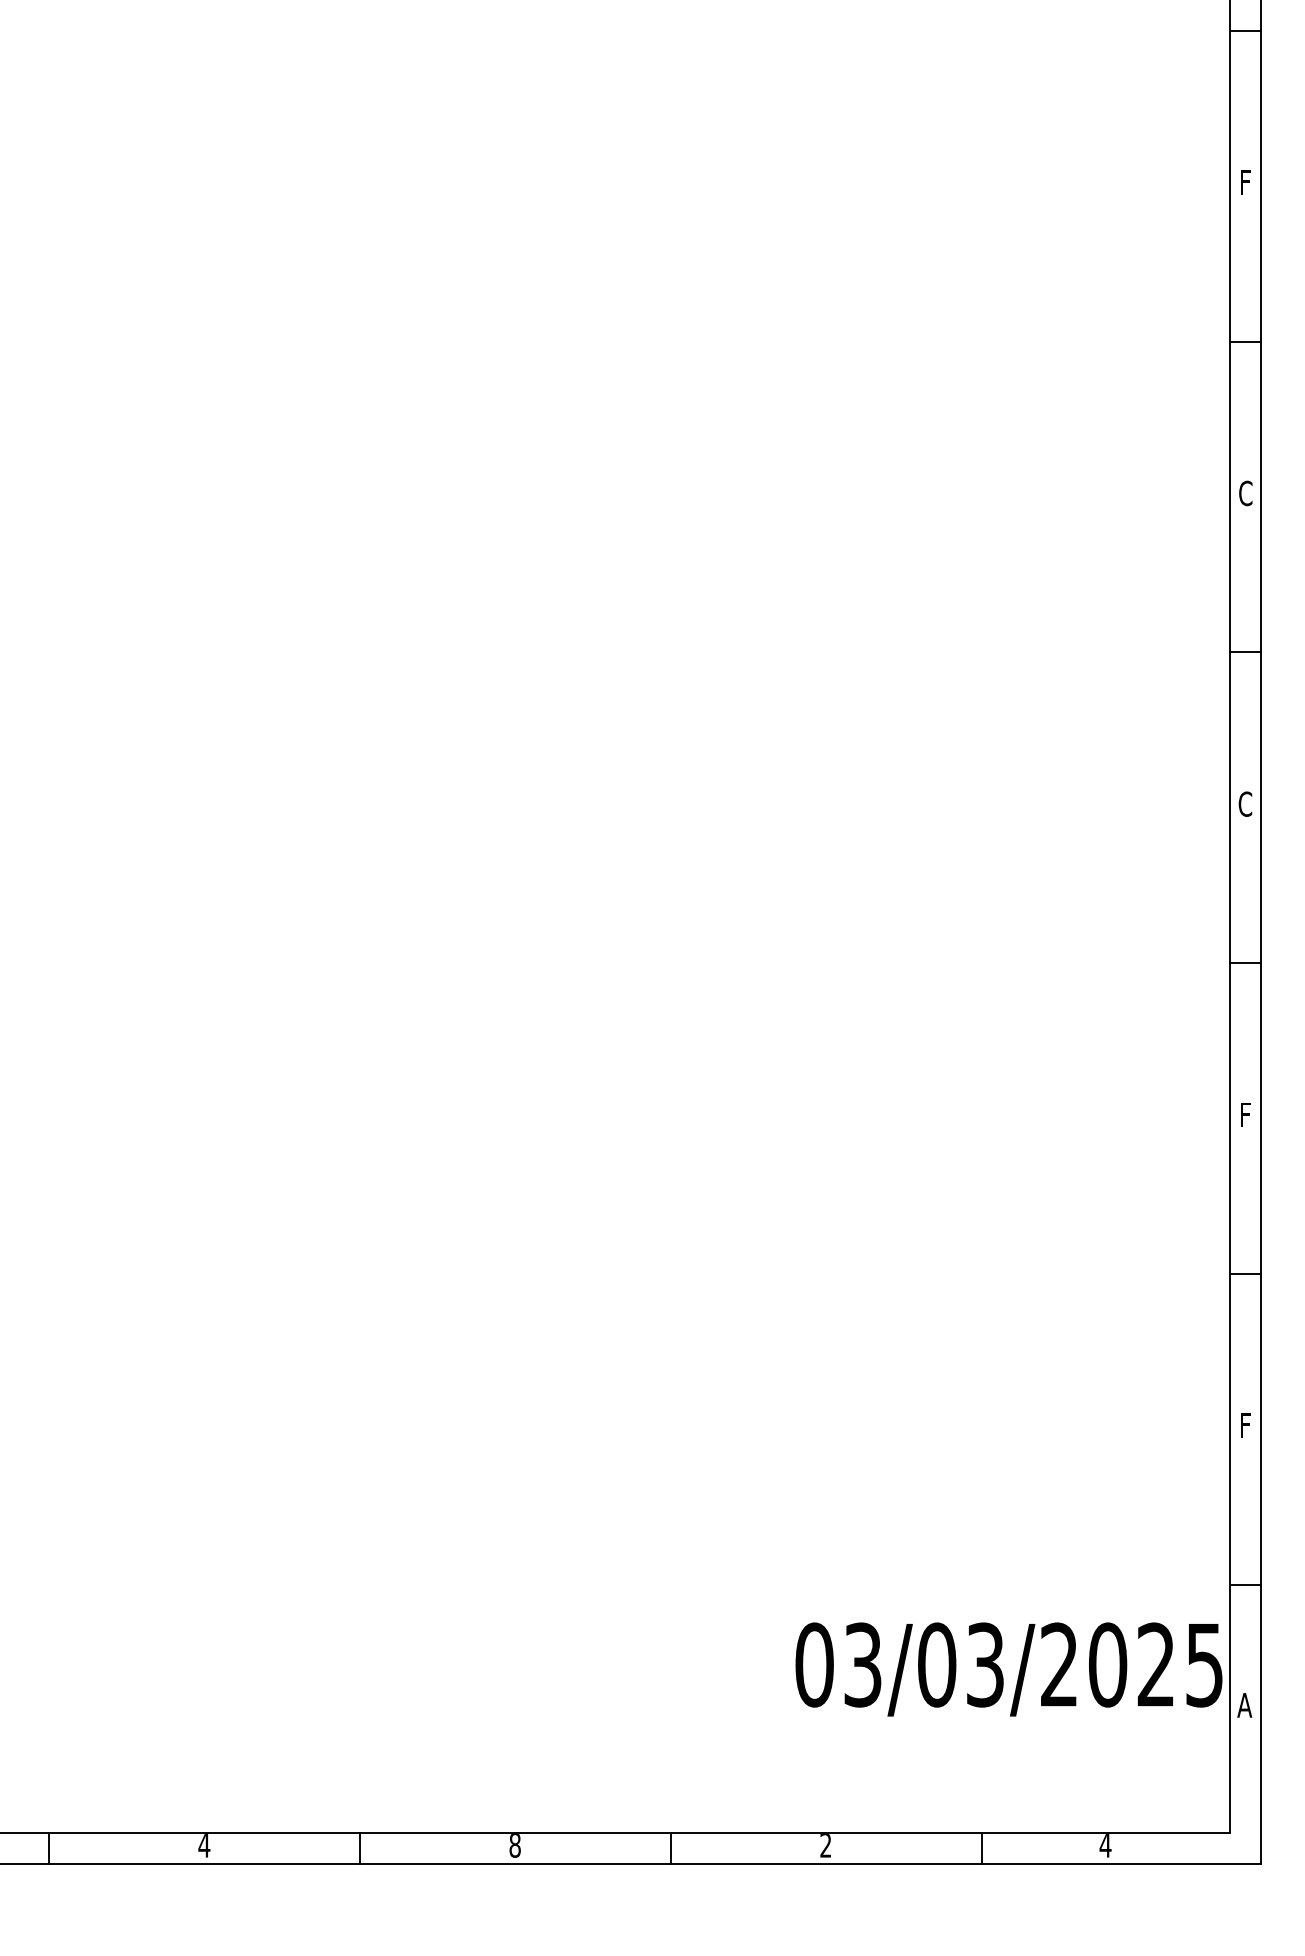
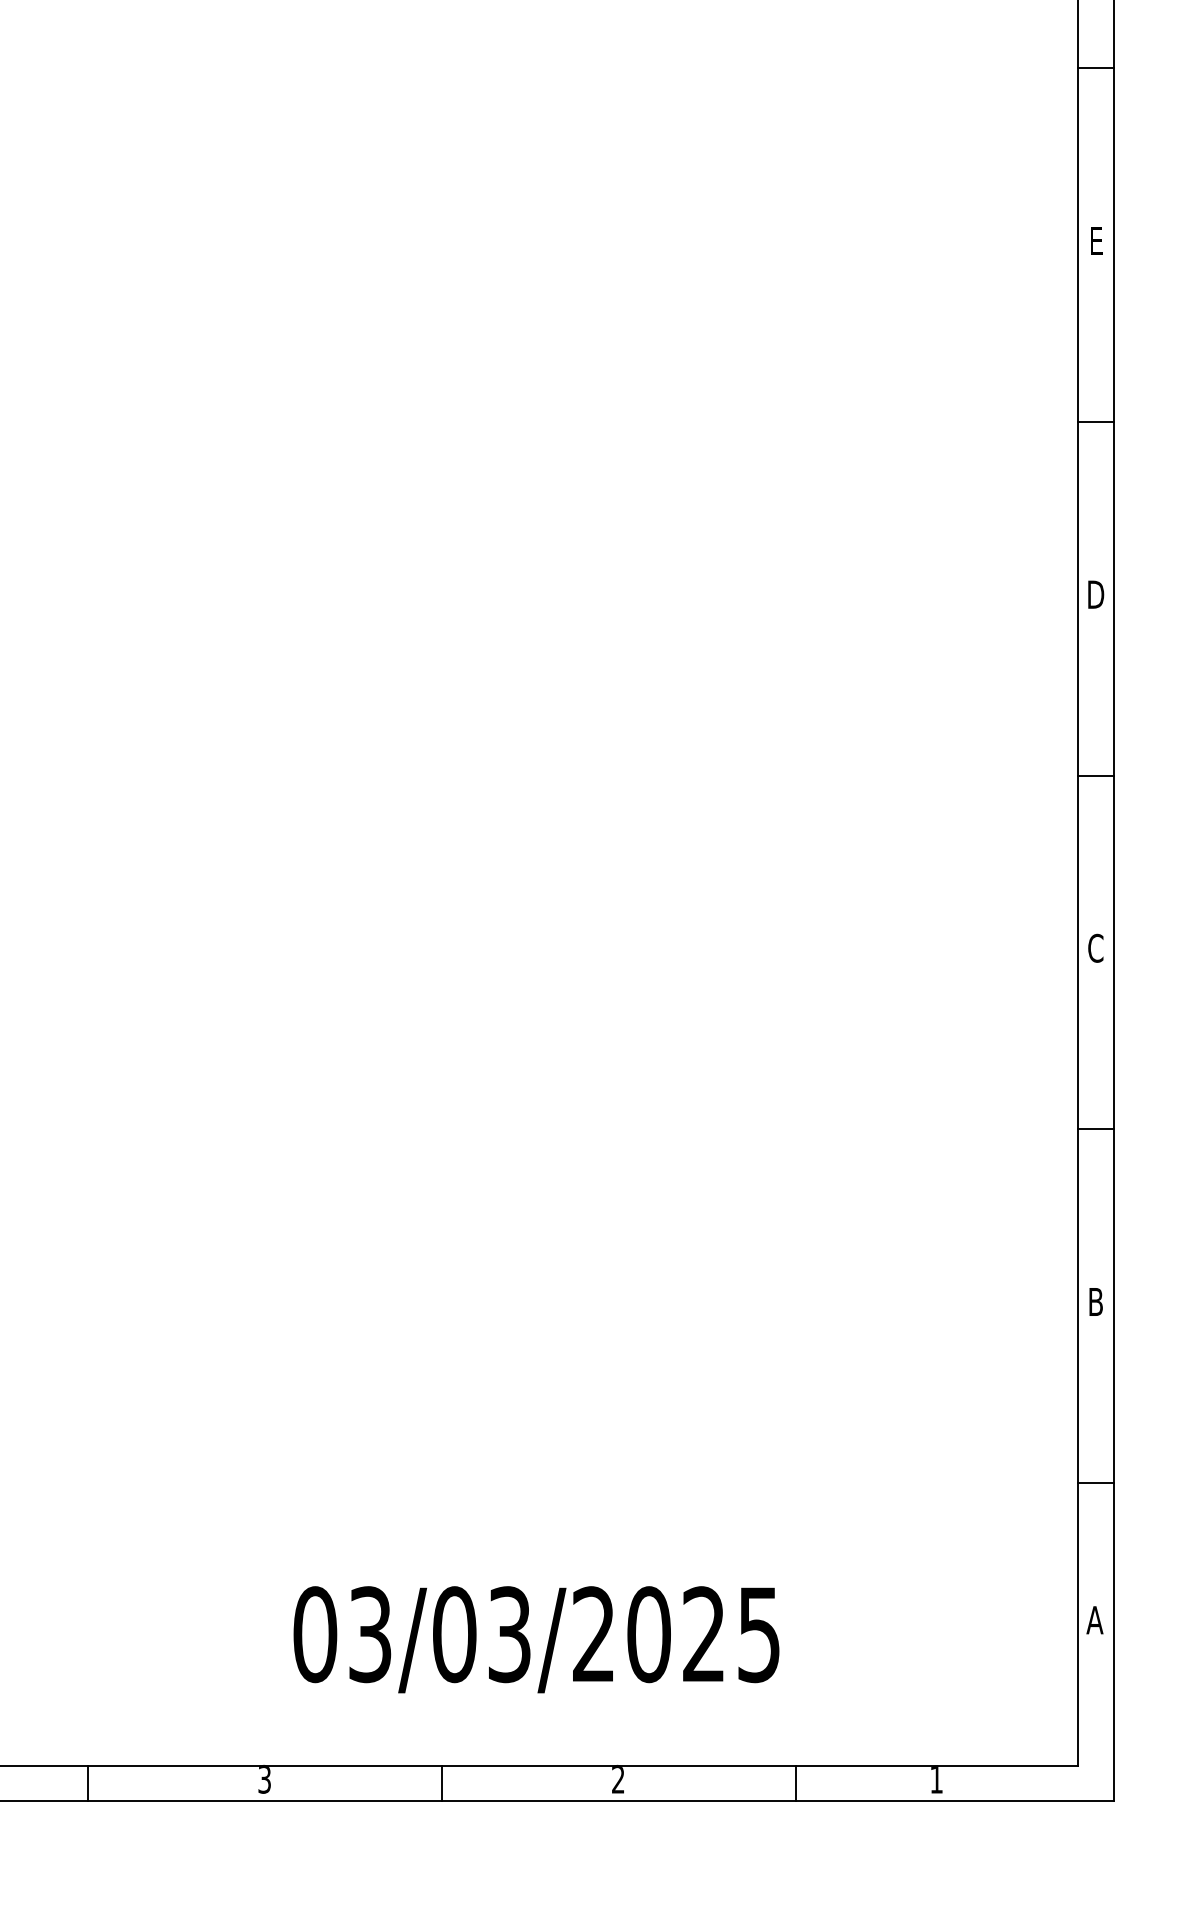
text: (1245, 493) -> (1095, 241), C -> E
text: (1245, 803) -> (1095, 593), C -> D
text: (1245, 1114) -> (1095, 947), F -> C
text: (1245, 1425) -> (1095, 1301), F -> B
text: (1008, 1669) -> (535, 1639), moved
text: (514, 1845) -> (263, 1779), 8 -> 3
text: (1105, 1845) -> (936, 1779), 4 -> 1

